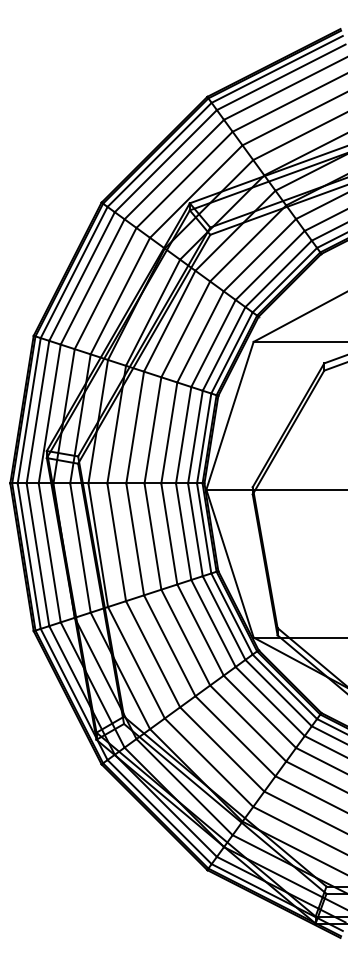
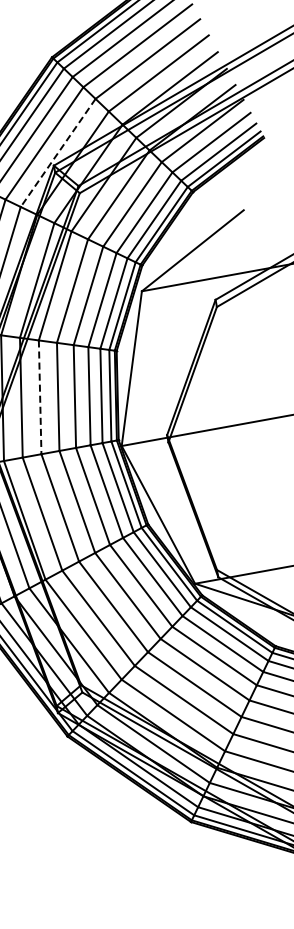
line: (195, 191) -> (57, 153), solid -> dashed
line: (135, 427) -> (40, 397), solid -> dashed

